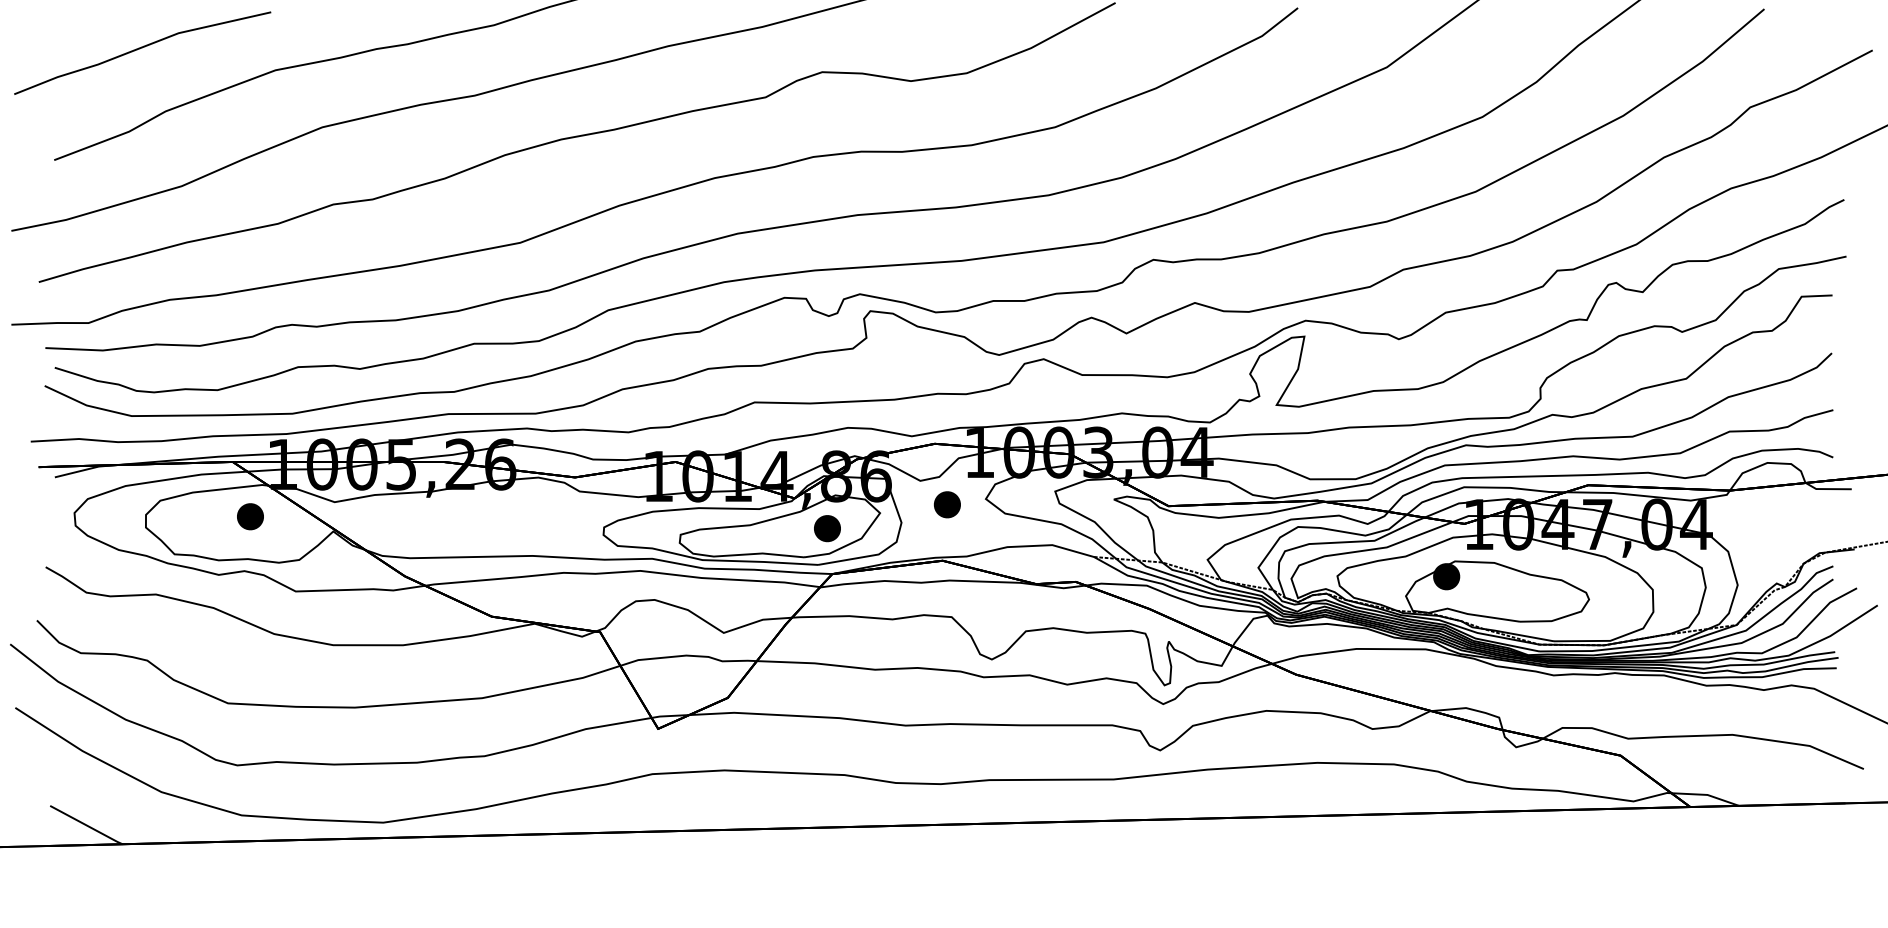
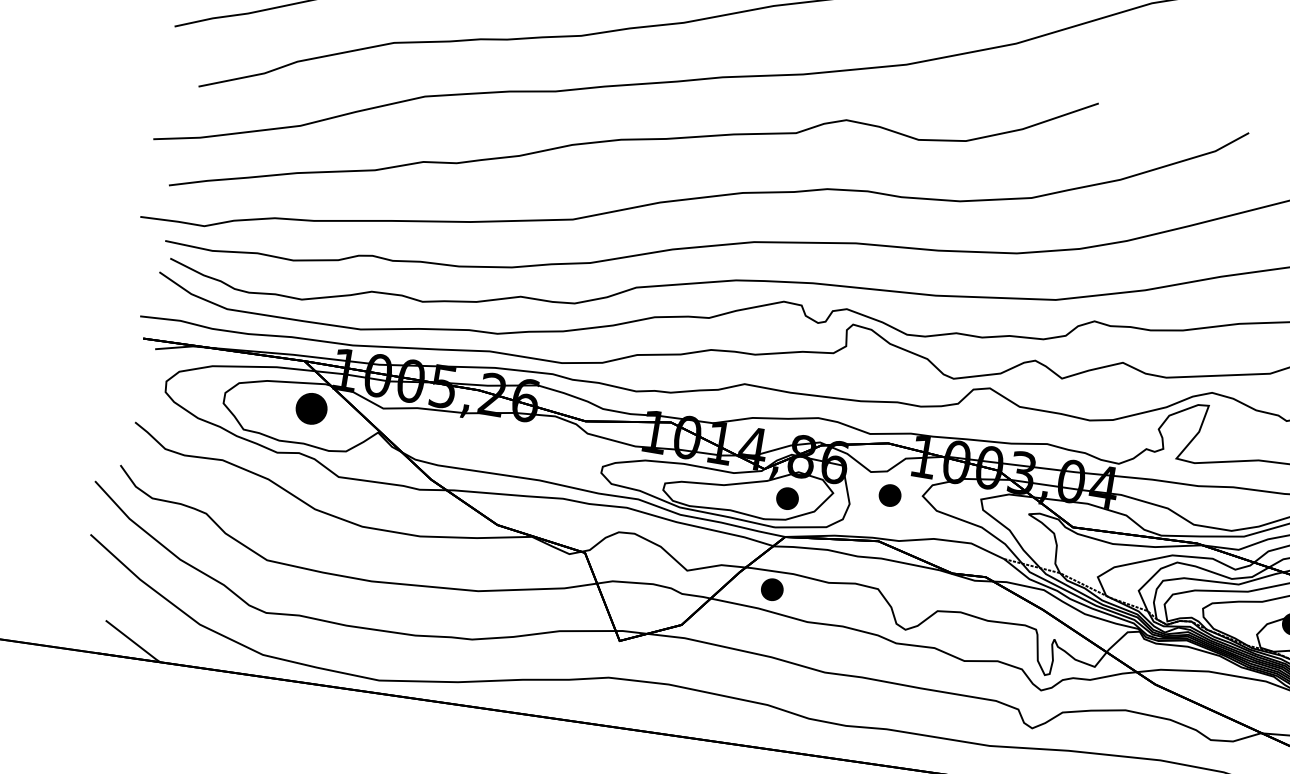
part: (250, 516) -> (311, 408), size x1.4
part: (827, 638) -> (772, 589), added

